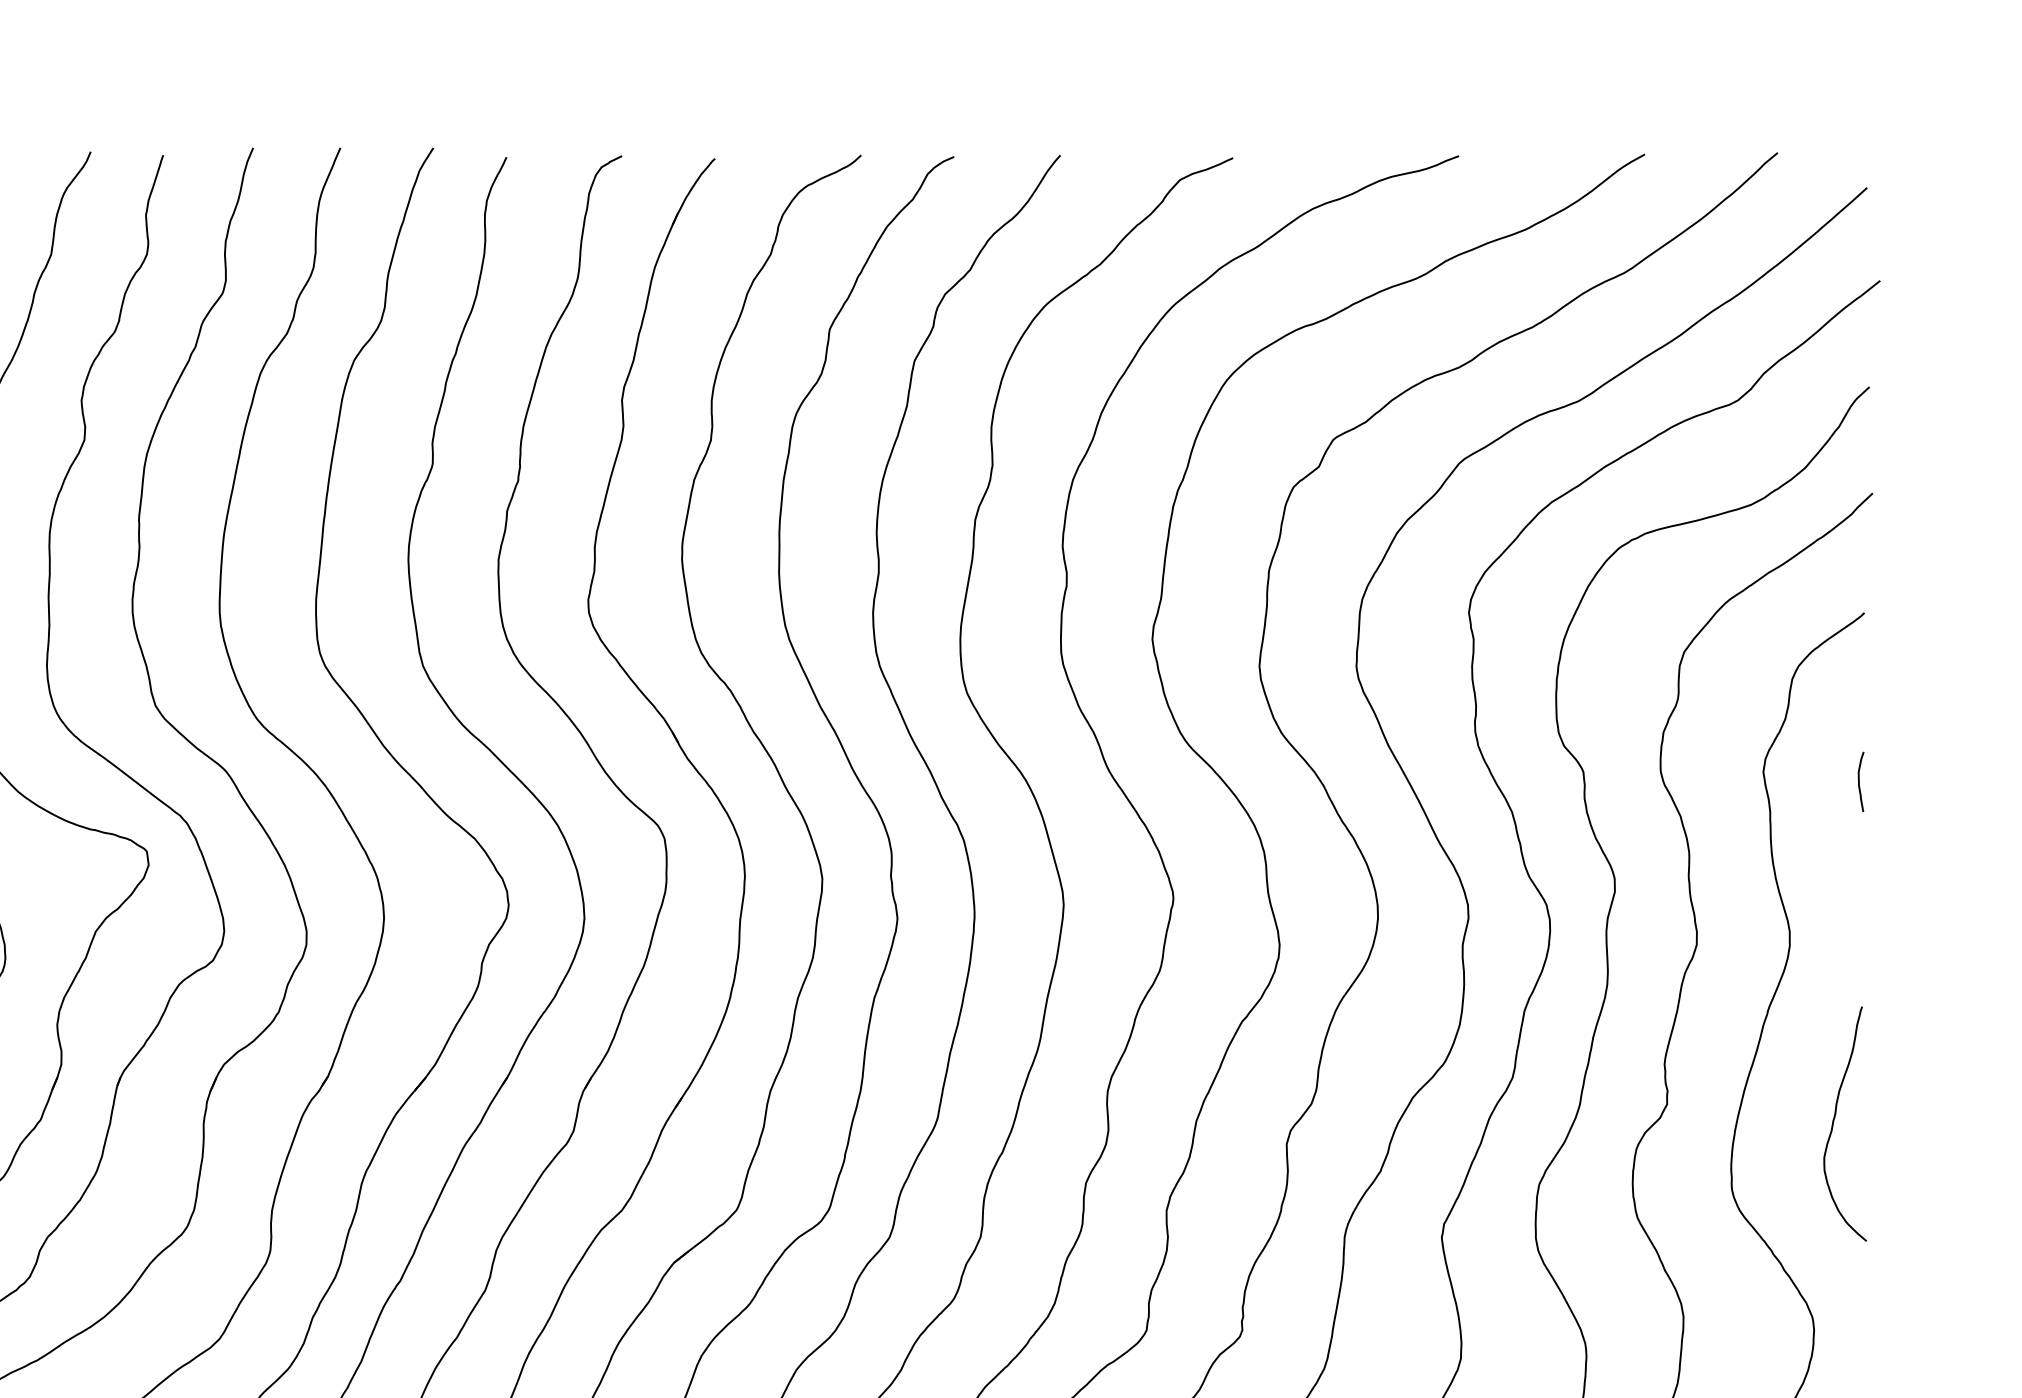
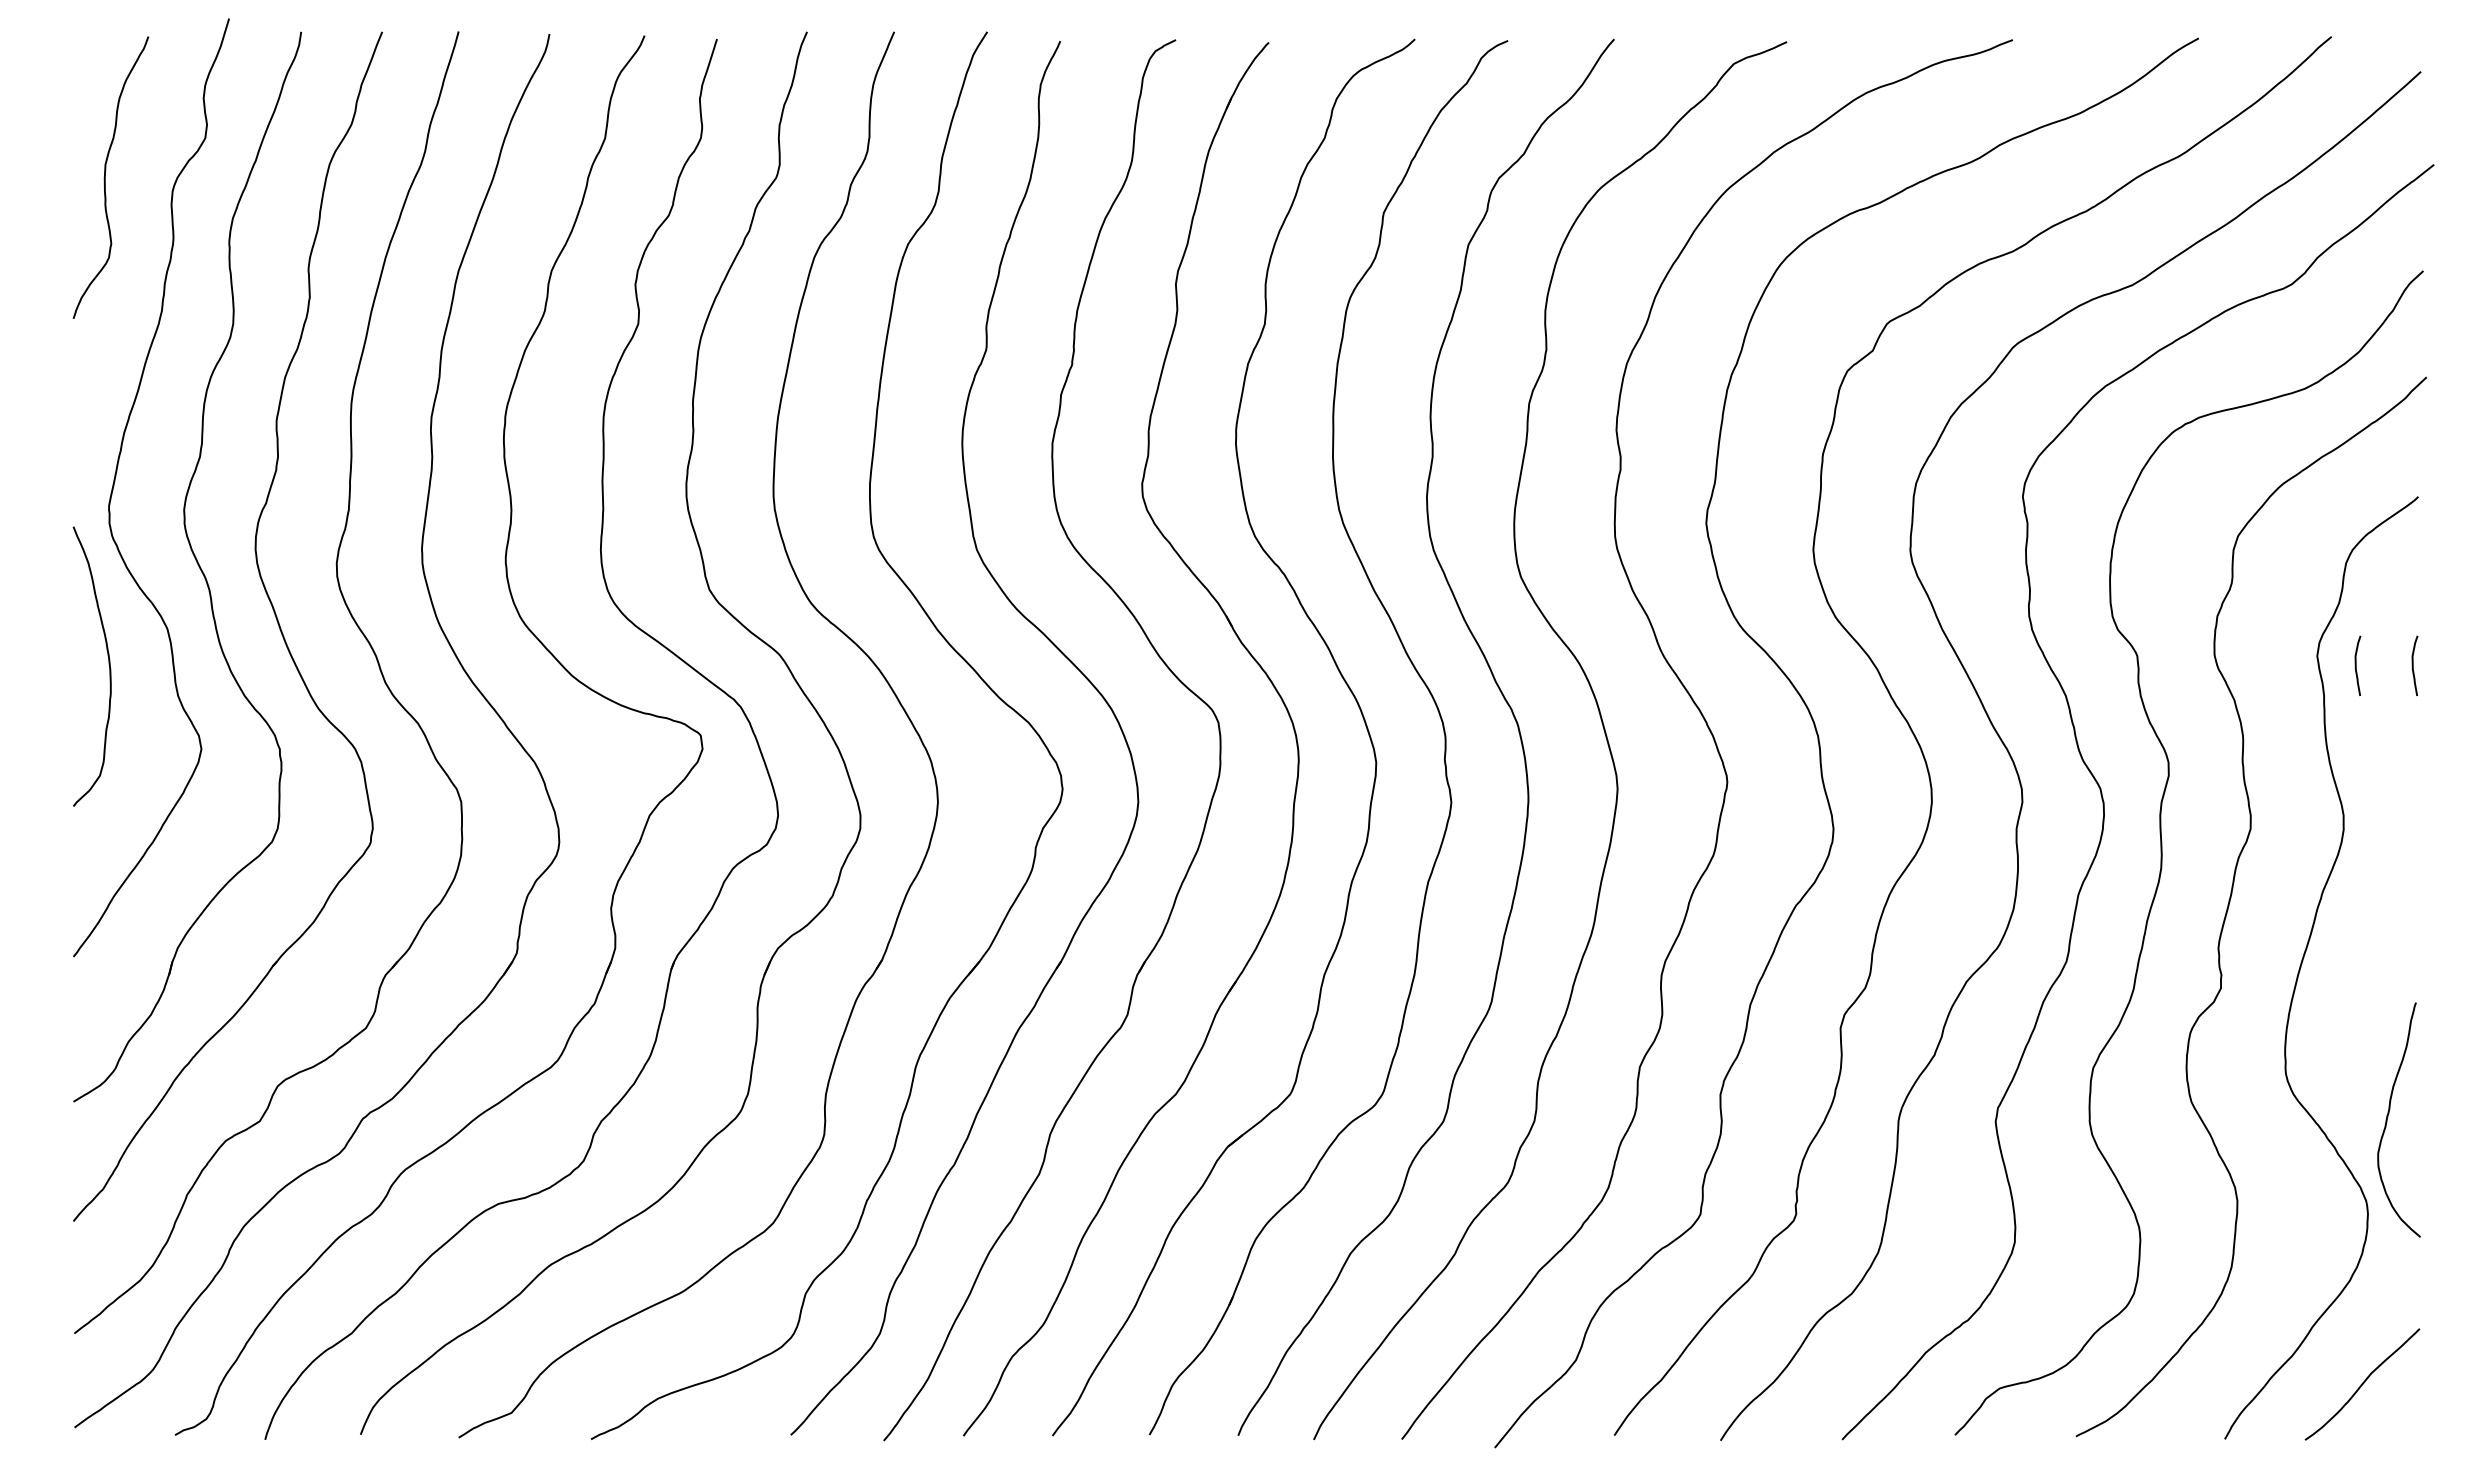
curve: (1802, 781) -> (2356, 665), added
curve: (1834, 1121) -> (2388, 1117), moved

